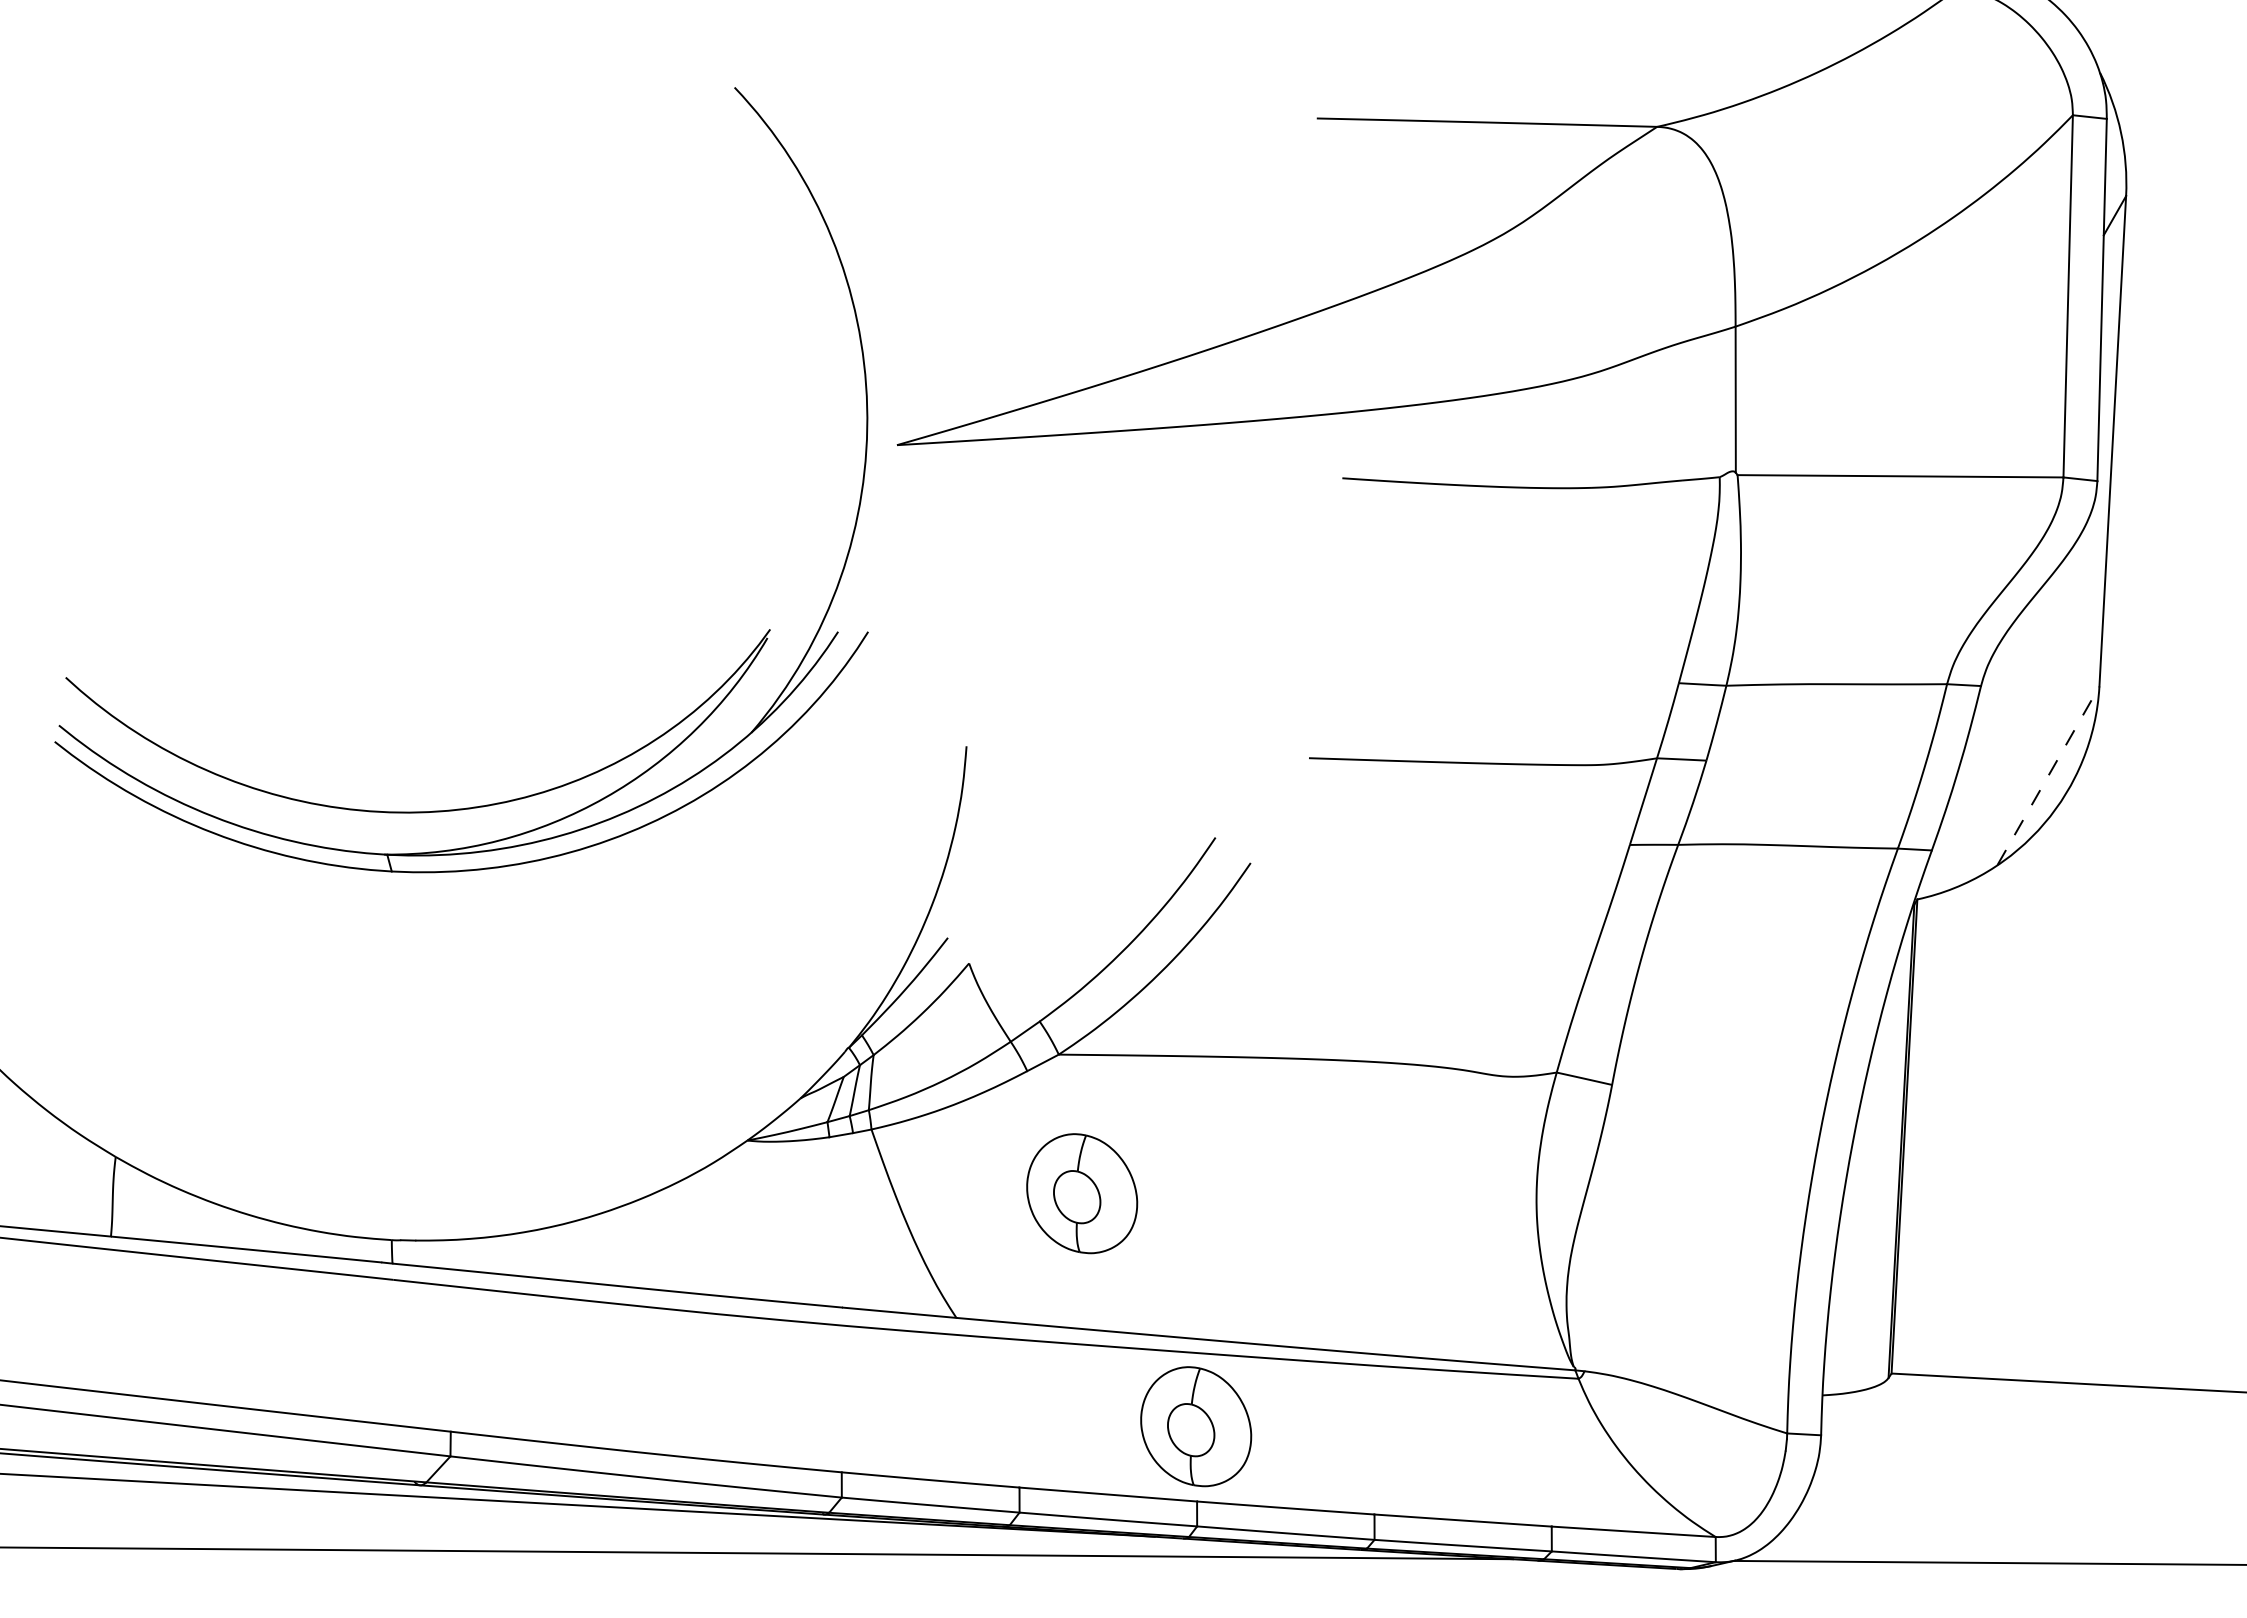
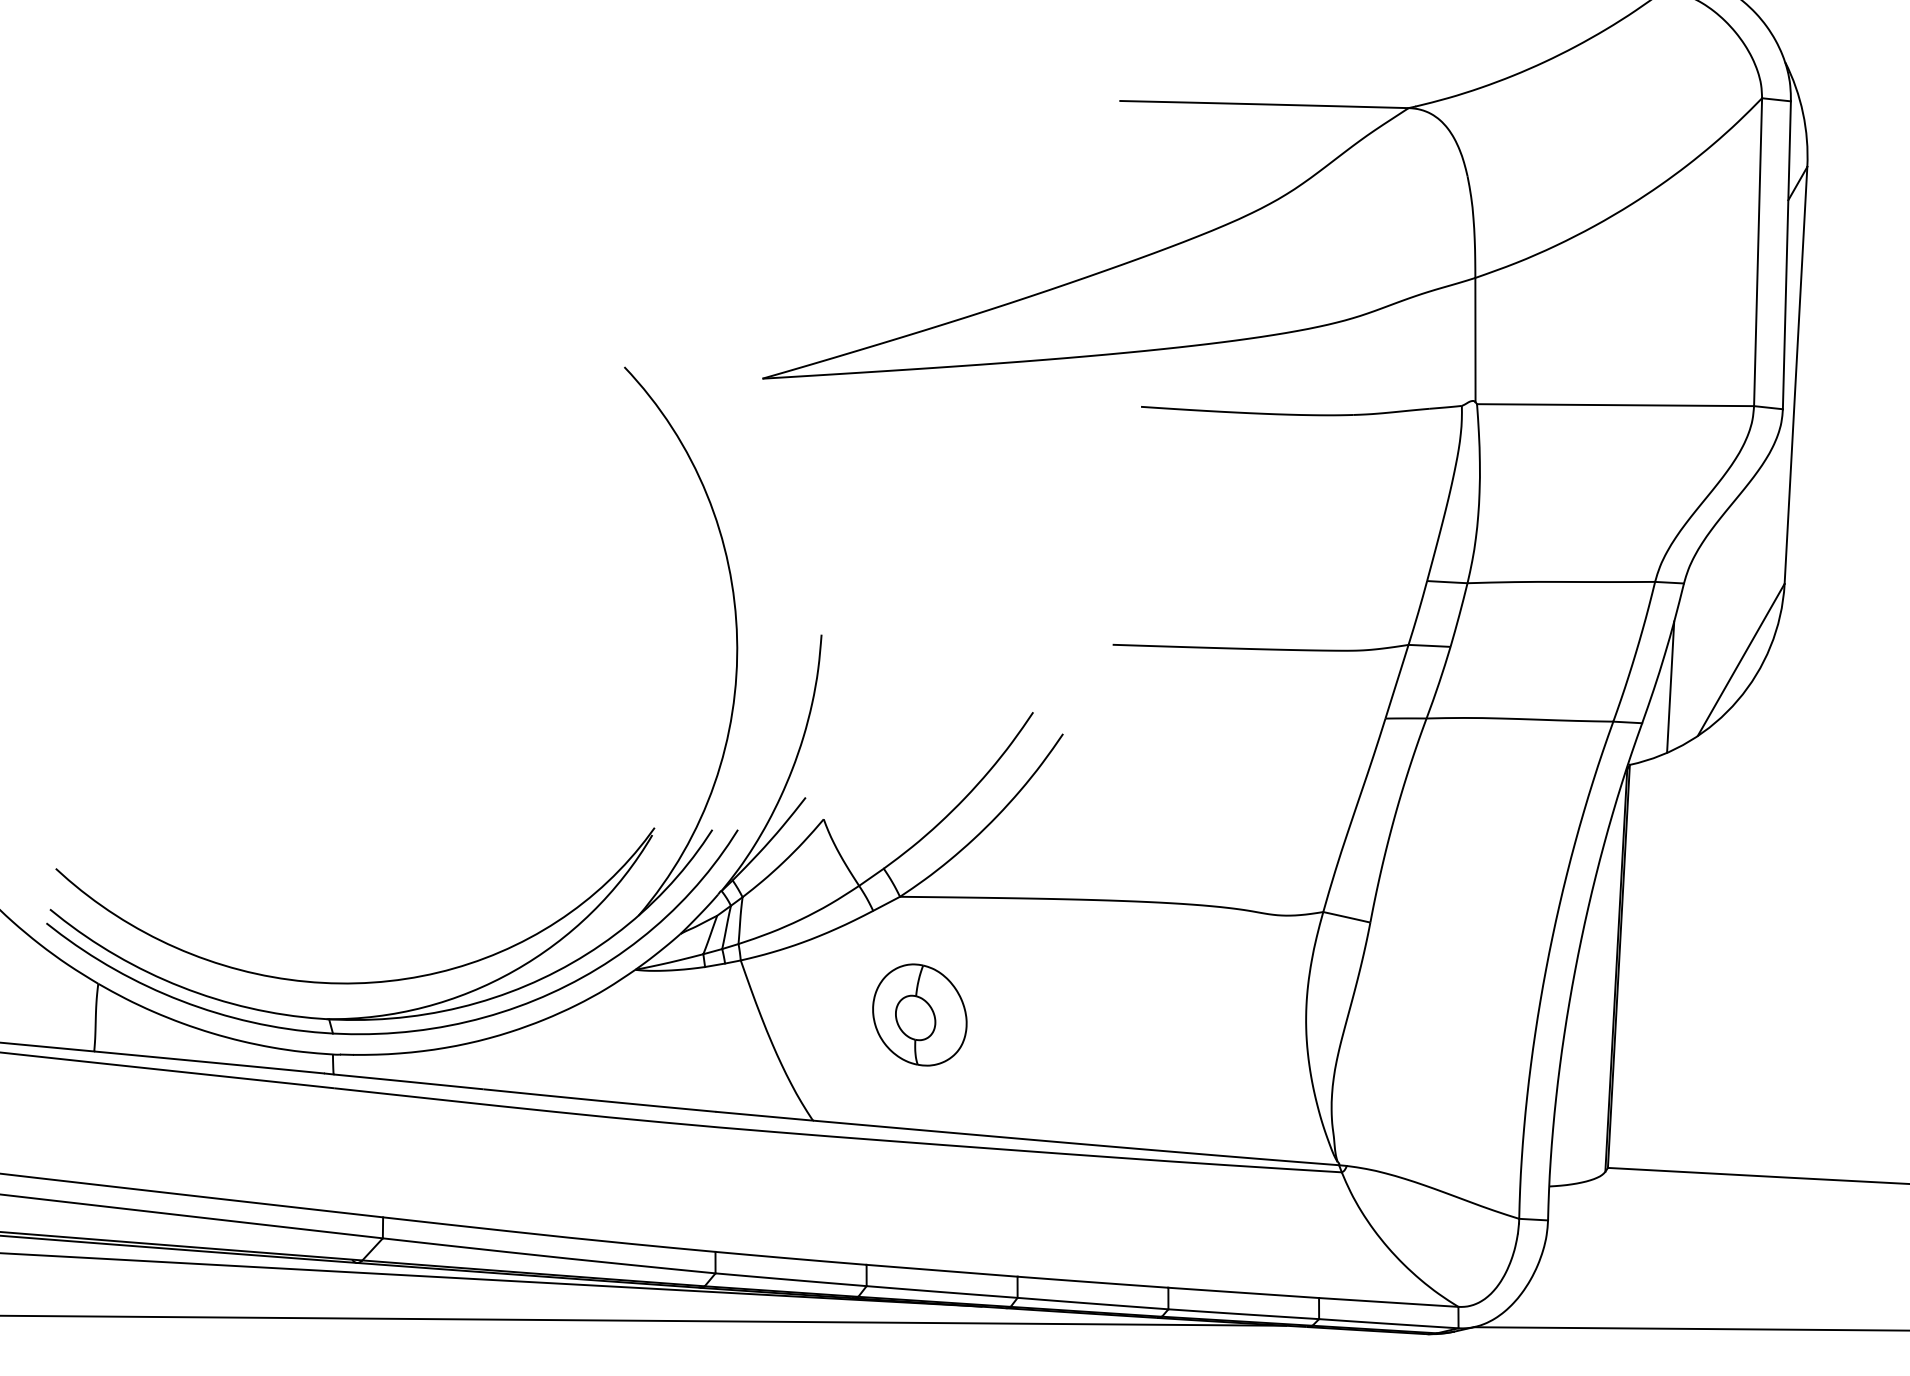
part: (585, 775) -> (497, 951), moved
line: (2048, 775) -> (1741, 659), dashed -> solid
line: (1965, 807) -> (1670, 686), added
part: (1196, 1426) -> (1017, 1212), removed

